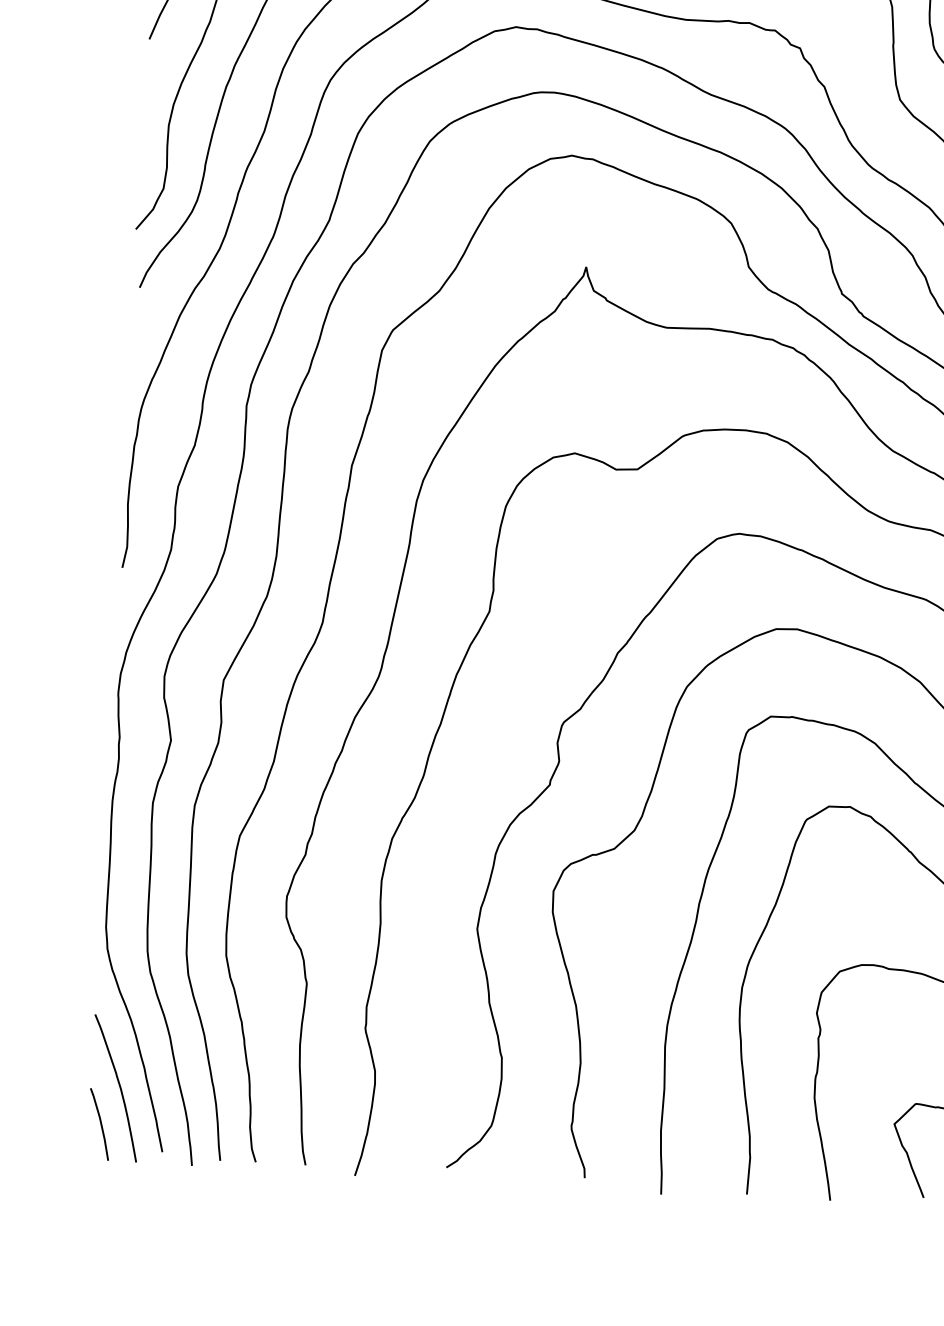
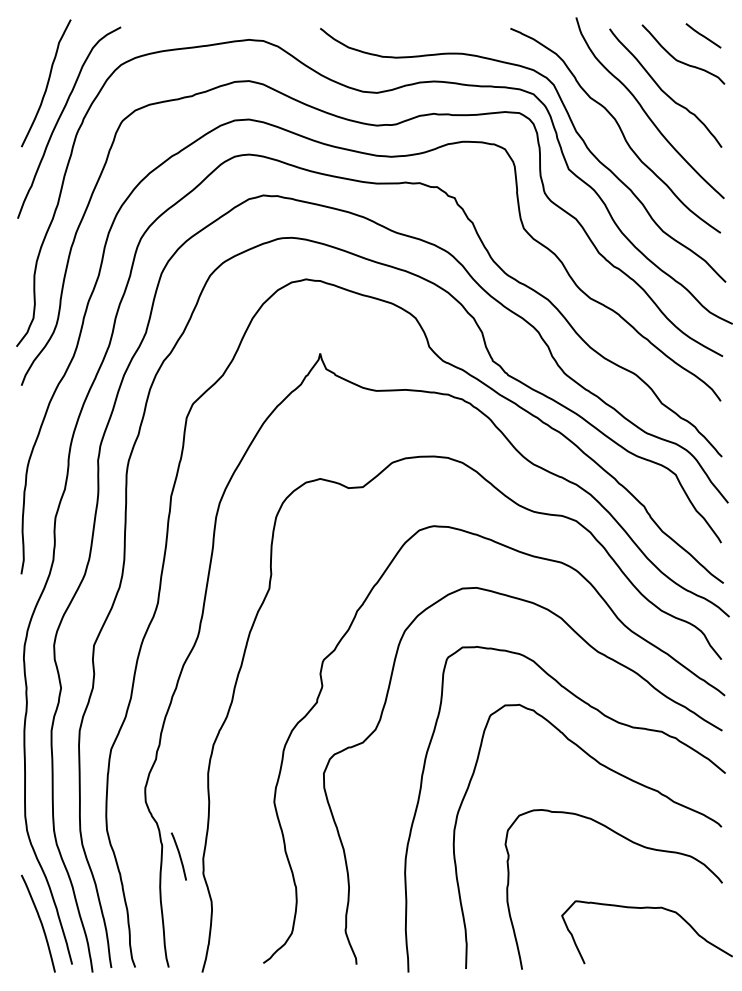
line: (100, 1124) -> (179, 856), moved

